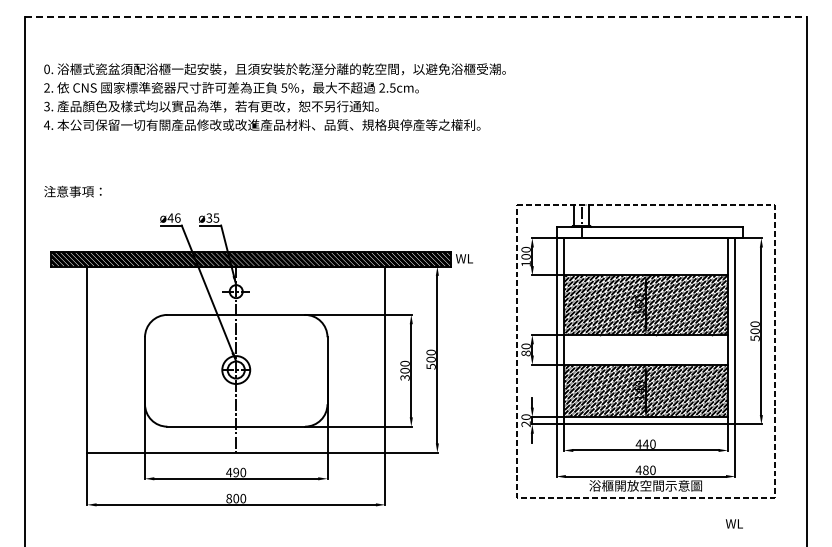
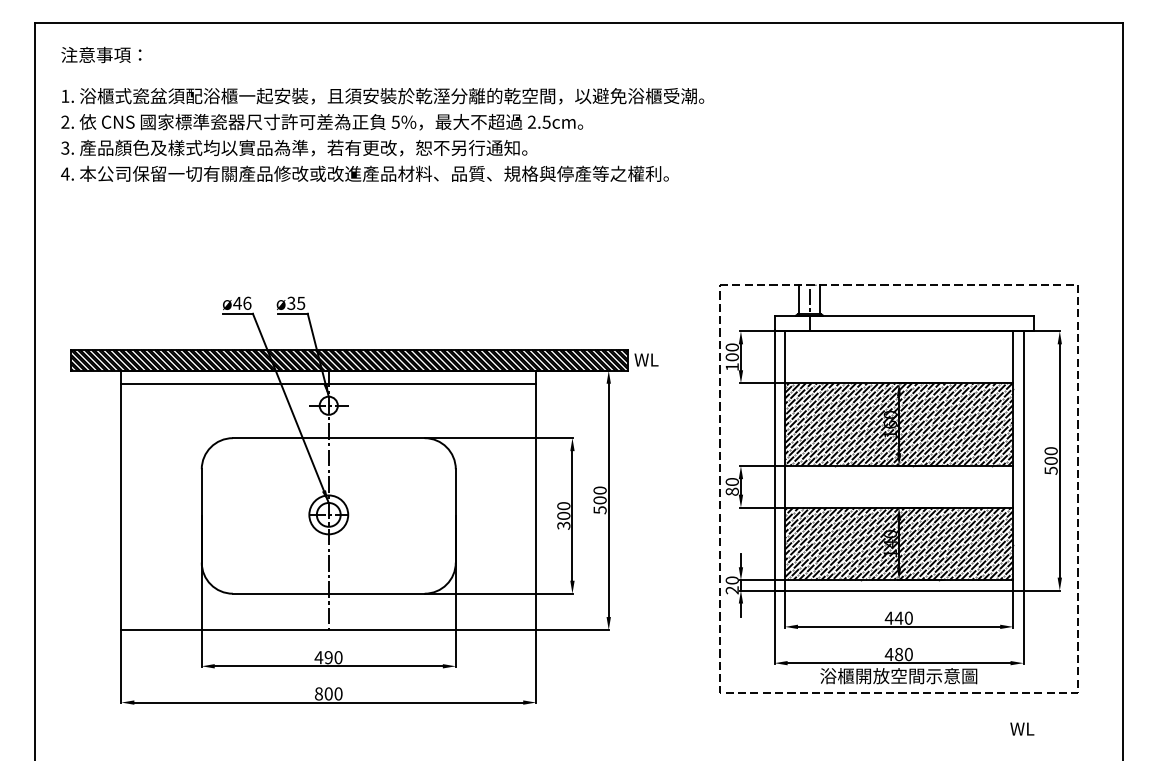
line: (416, 16) -> (579, 22), dashed -> solid
text: (46, 69) -> (64, 96), 0. -> 1.
text: (72, 191) -> (100, 54), moved
line: (236, 275) -> (329, 383), added

